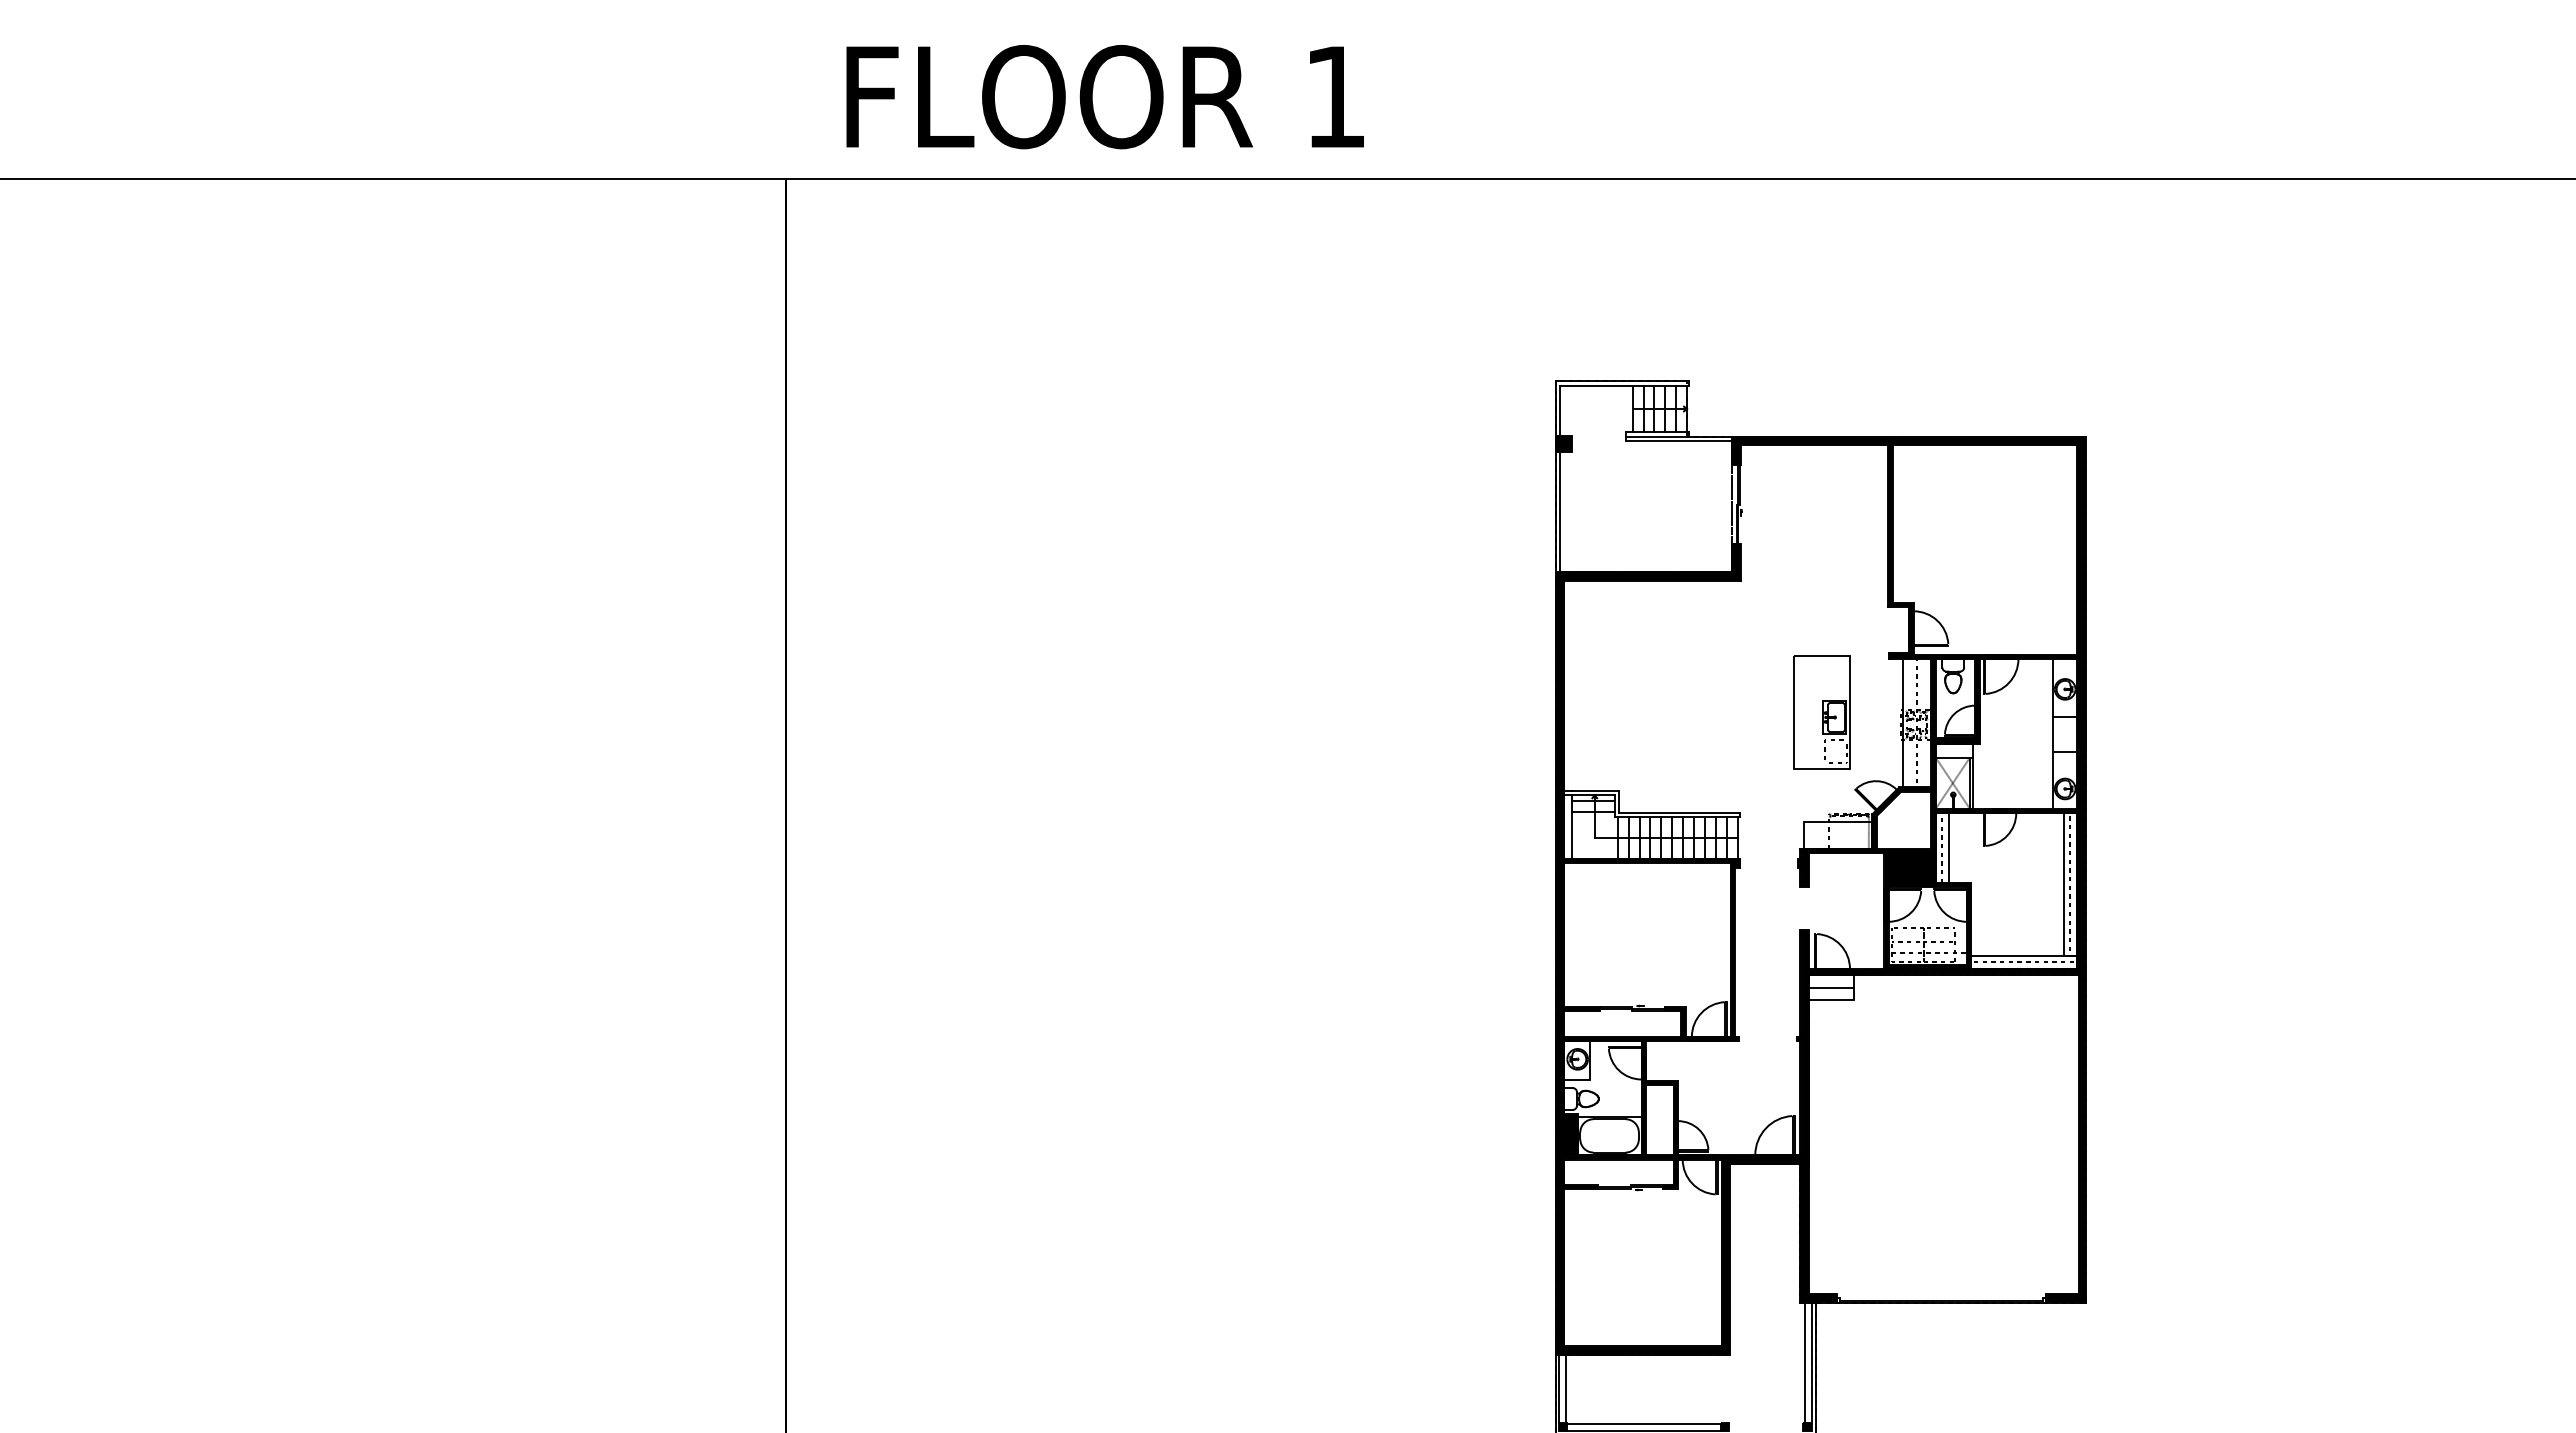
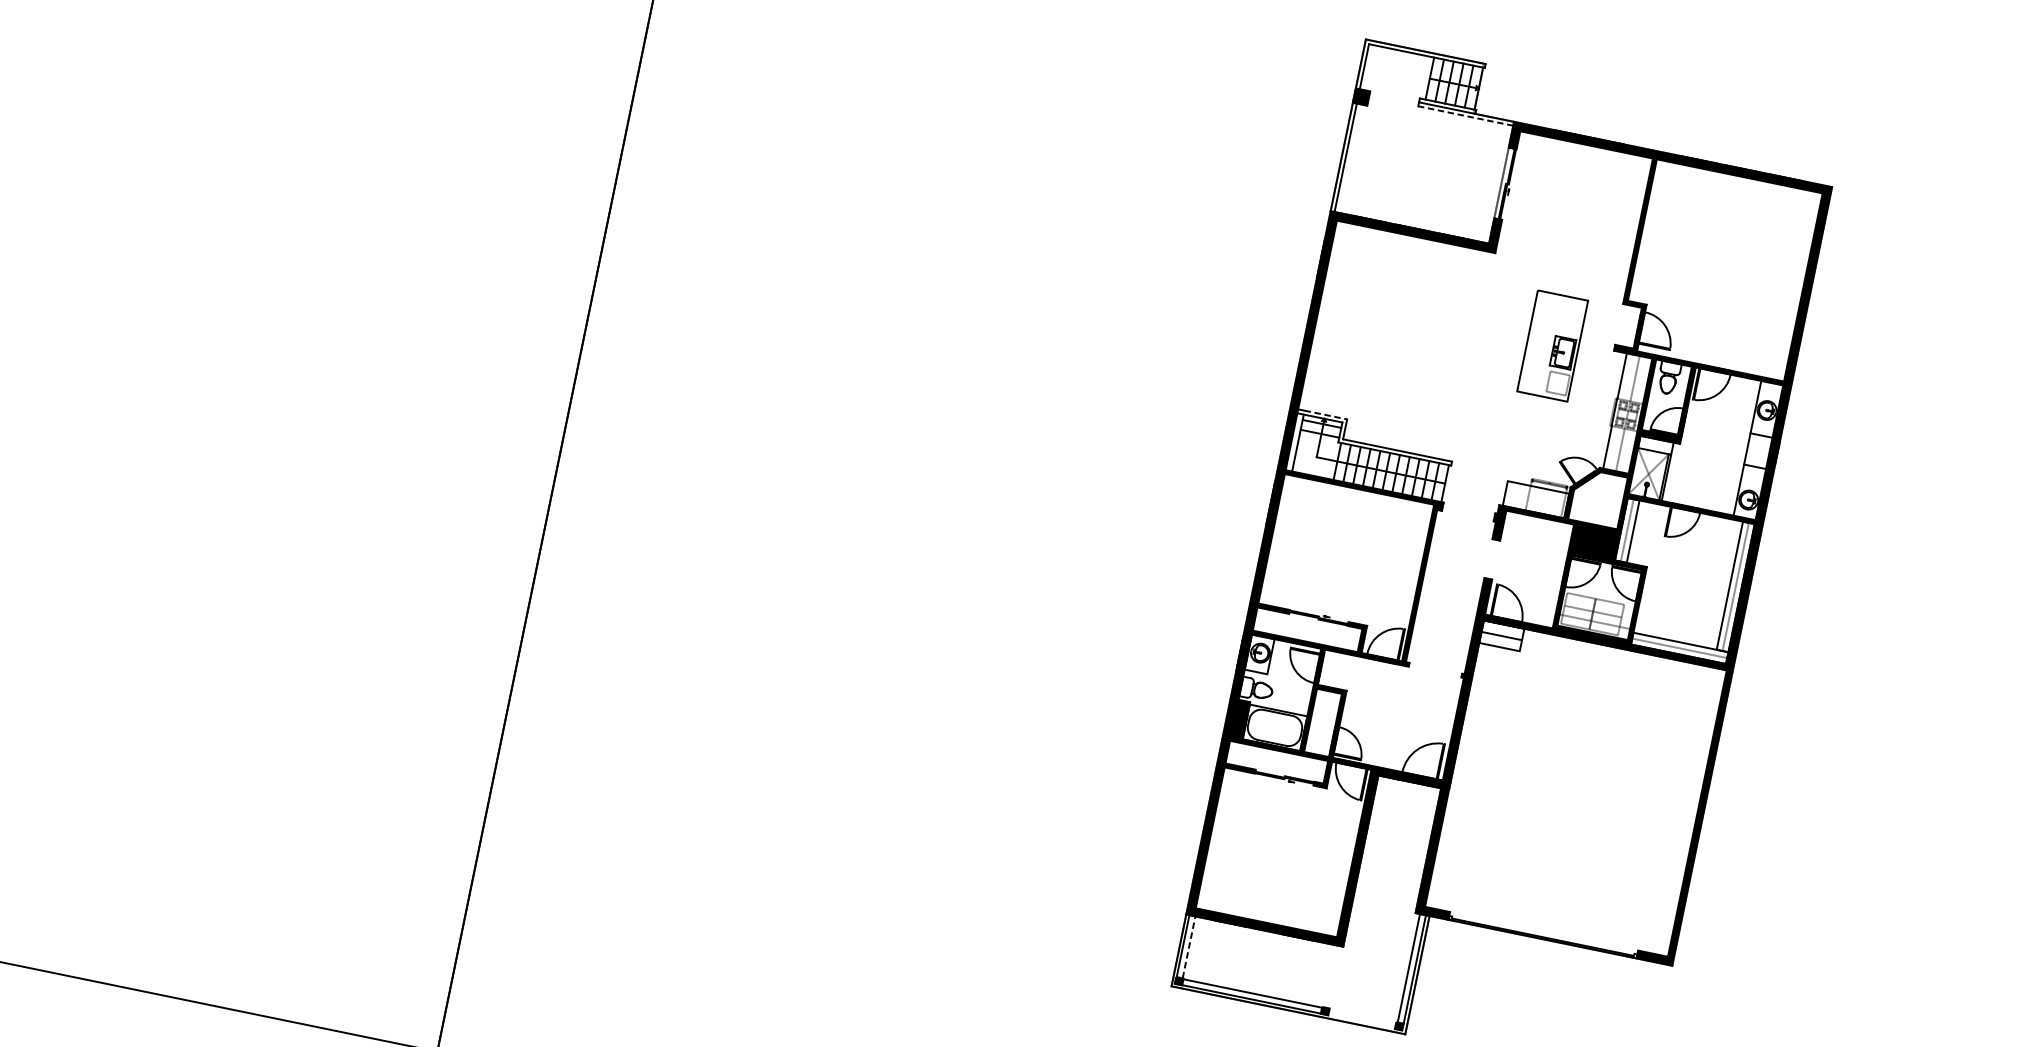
line: (1679, 441) -> (1466, 116), solid -> dashed
part: (1821, 712) -> (1552, 345), moved
line: (1595, 790) -> (1326, 414), solid -> dashed
line: (1565, 1388) -> (1188, 946), solid -> dashed

